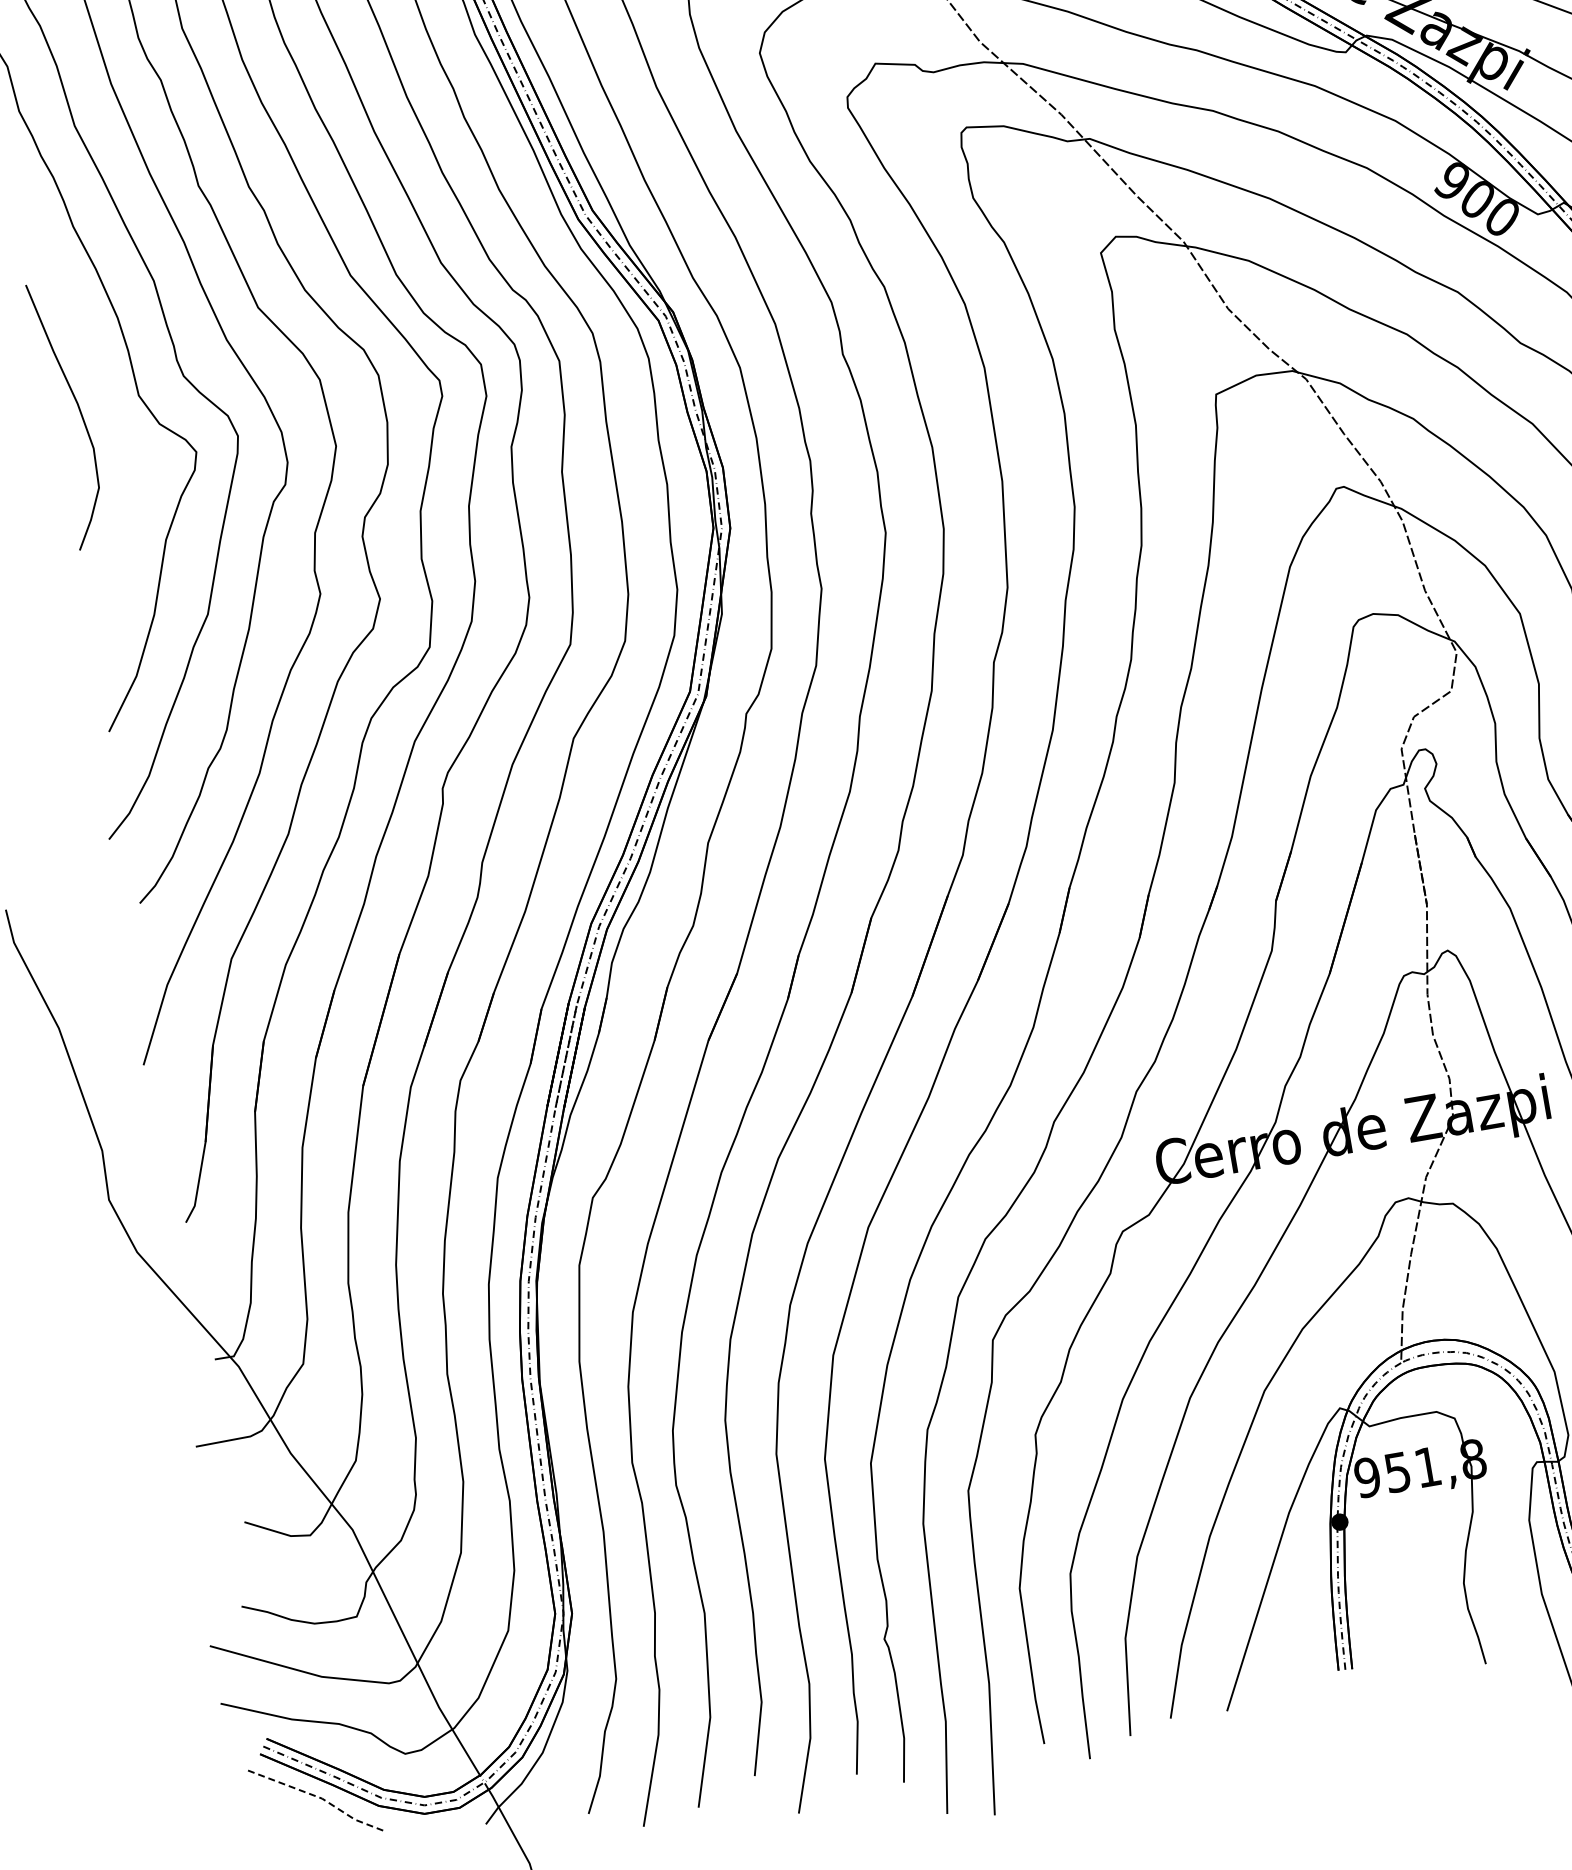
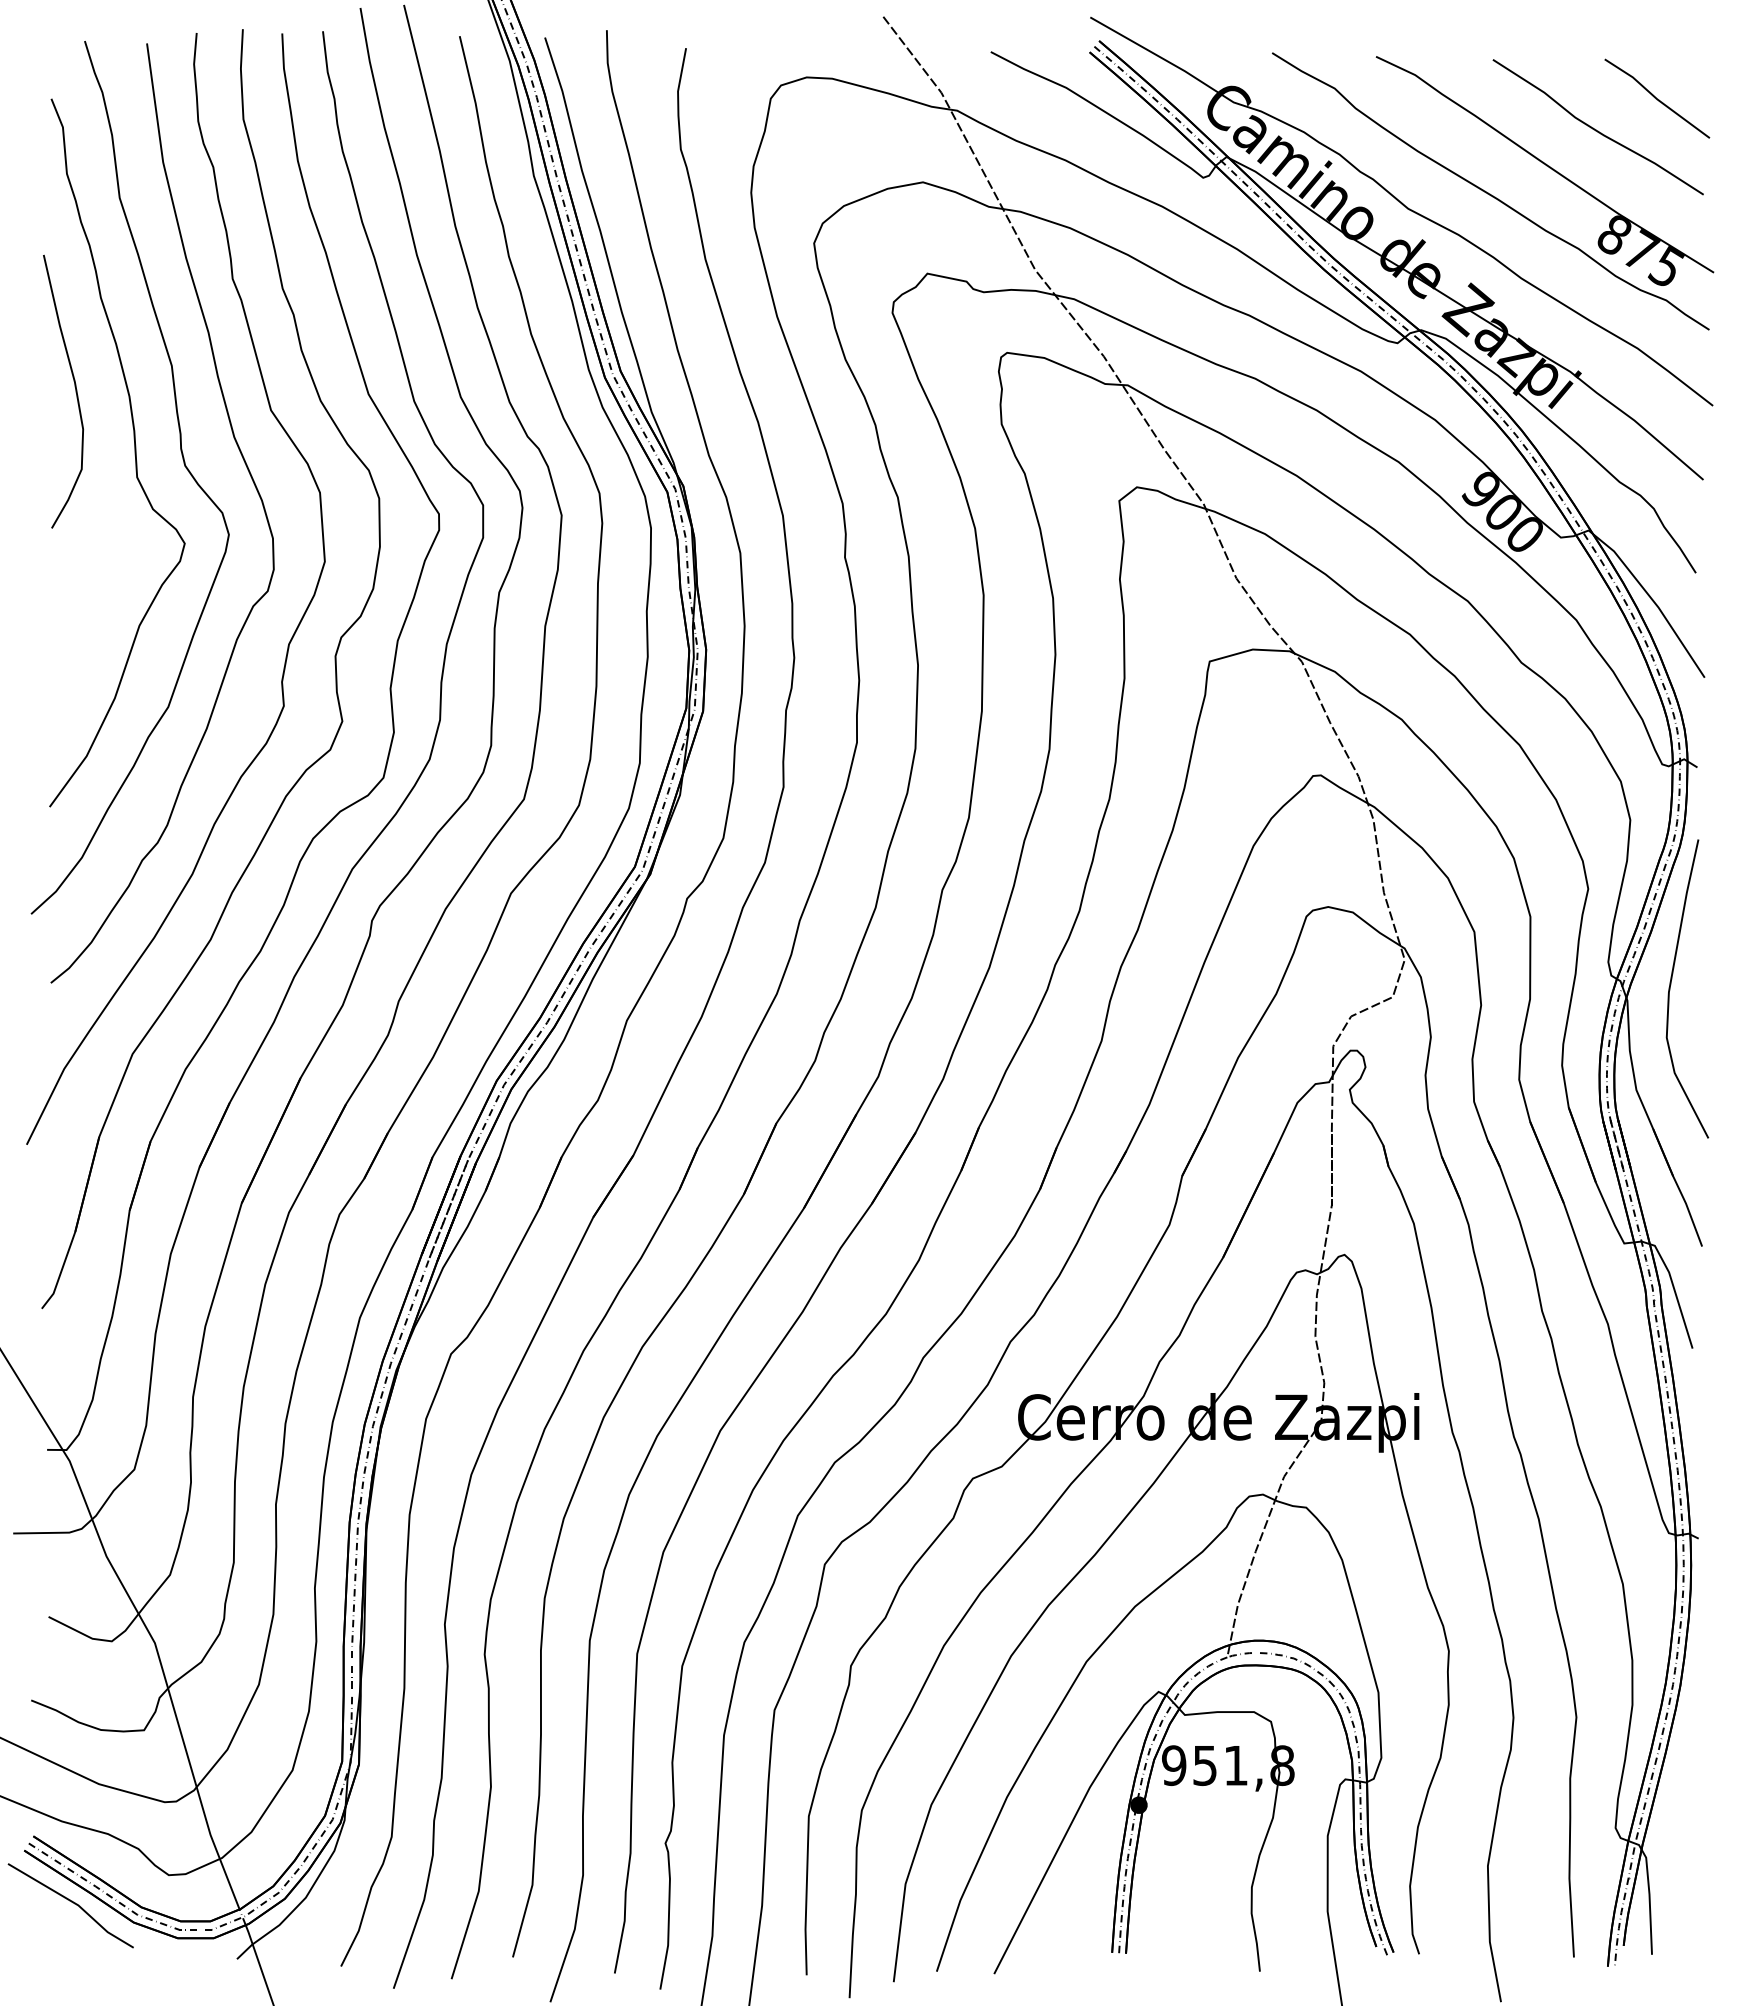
curve: (78, 409) -> (74, 387), moved
line: (317, 1796) -> (74, 1902), dashed -> solid

